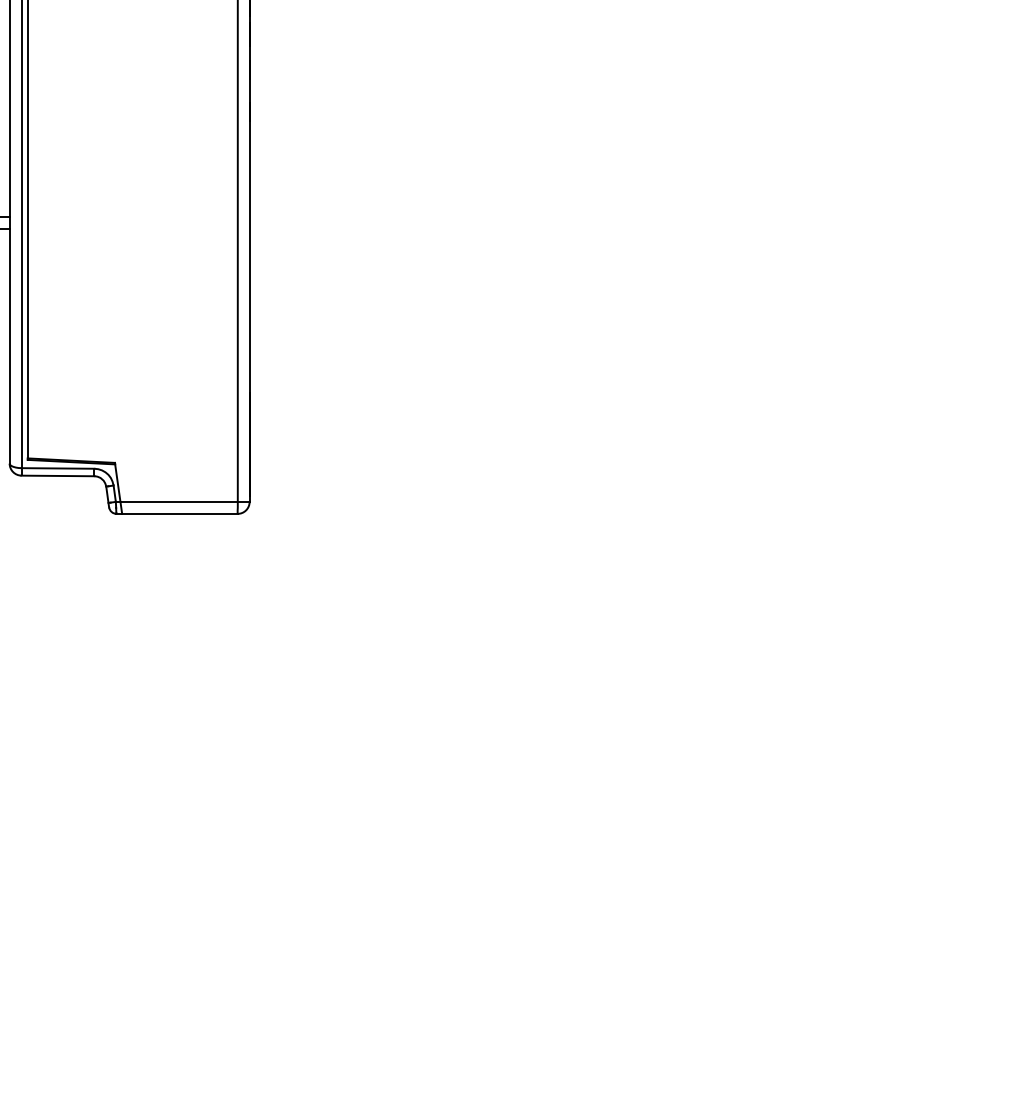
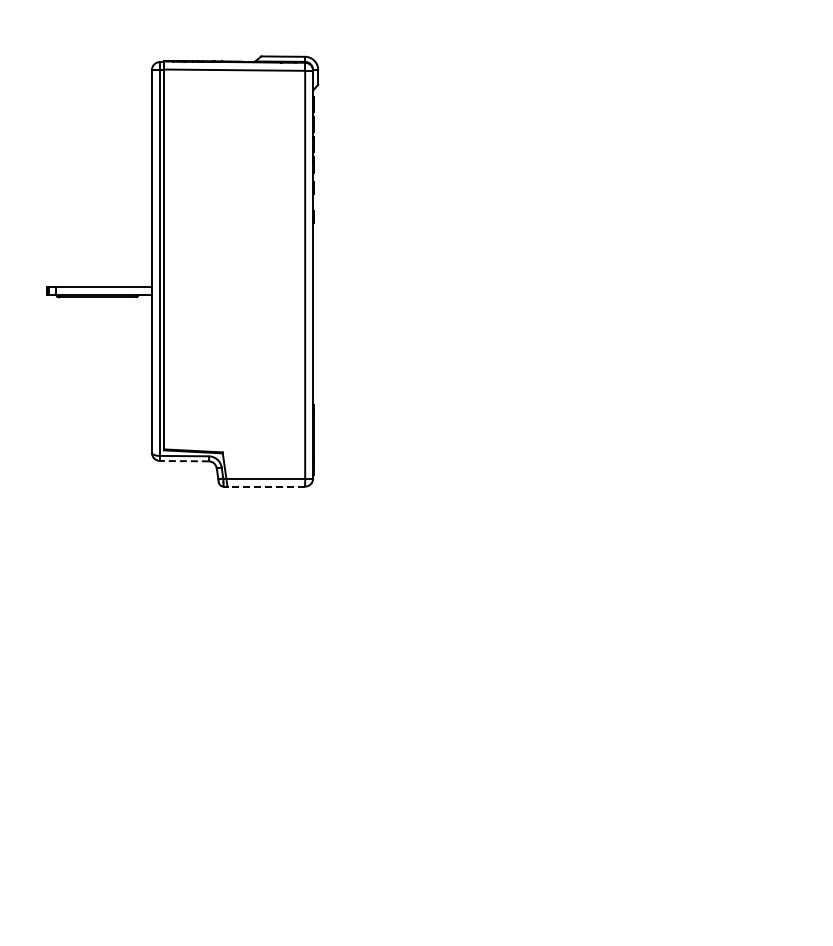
line: (56, 476) -> (183, 461), solid -> dashed
line: (180, 513) -> (266, 486), solid -> dashed

